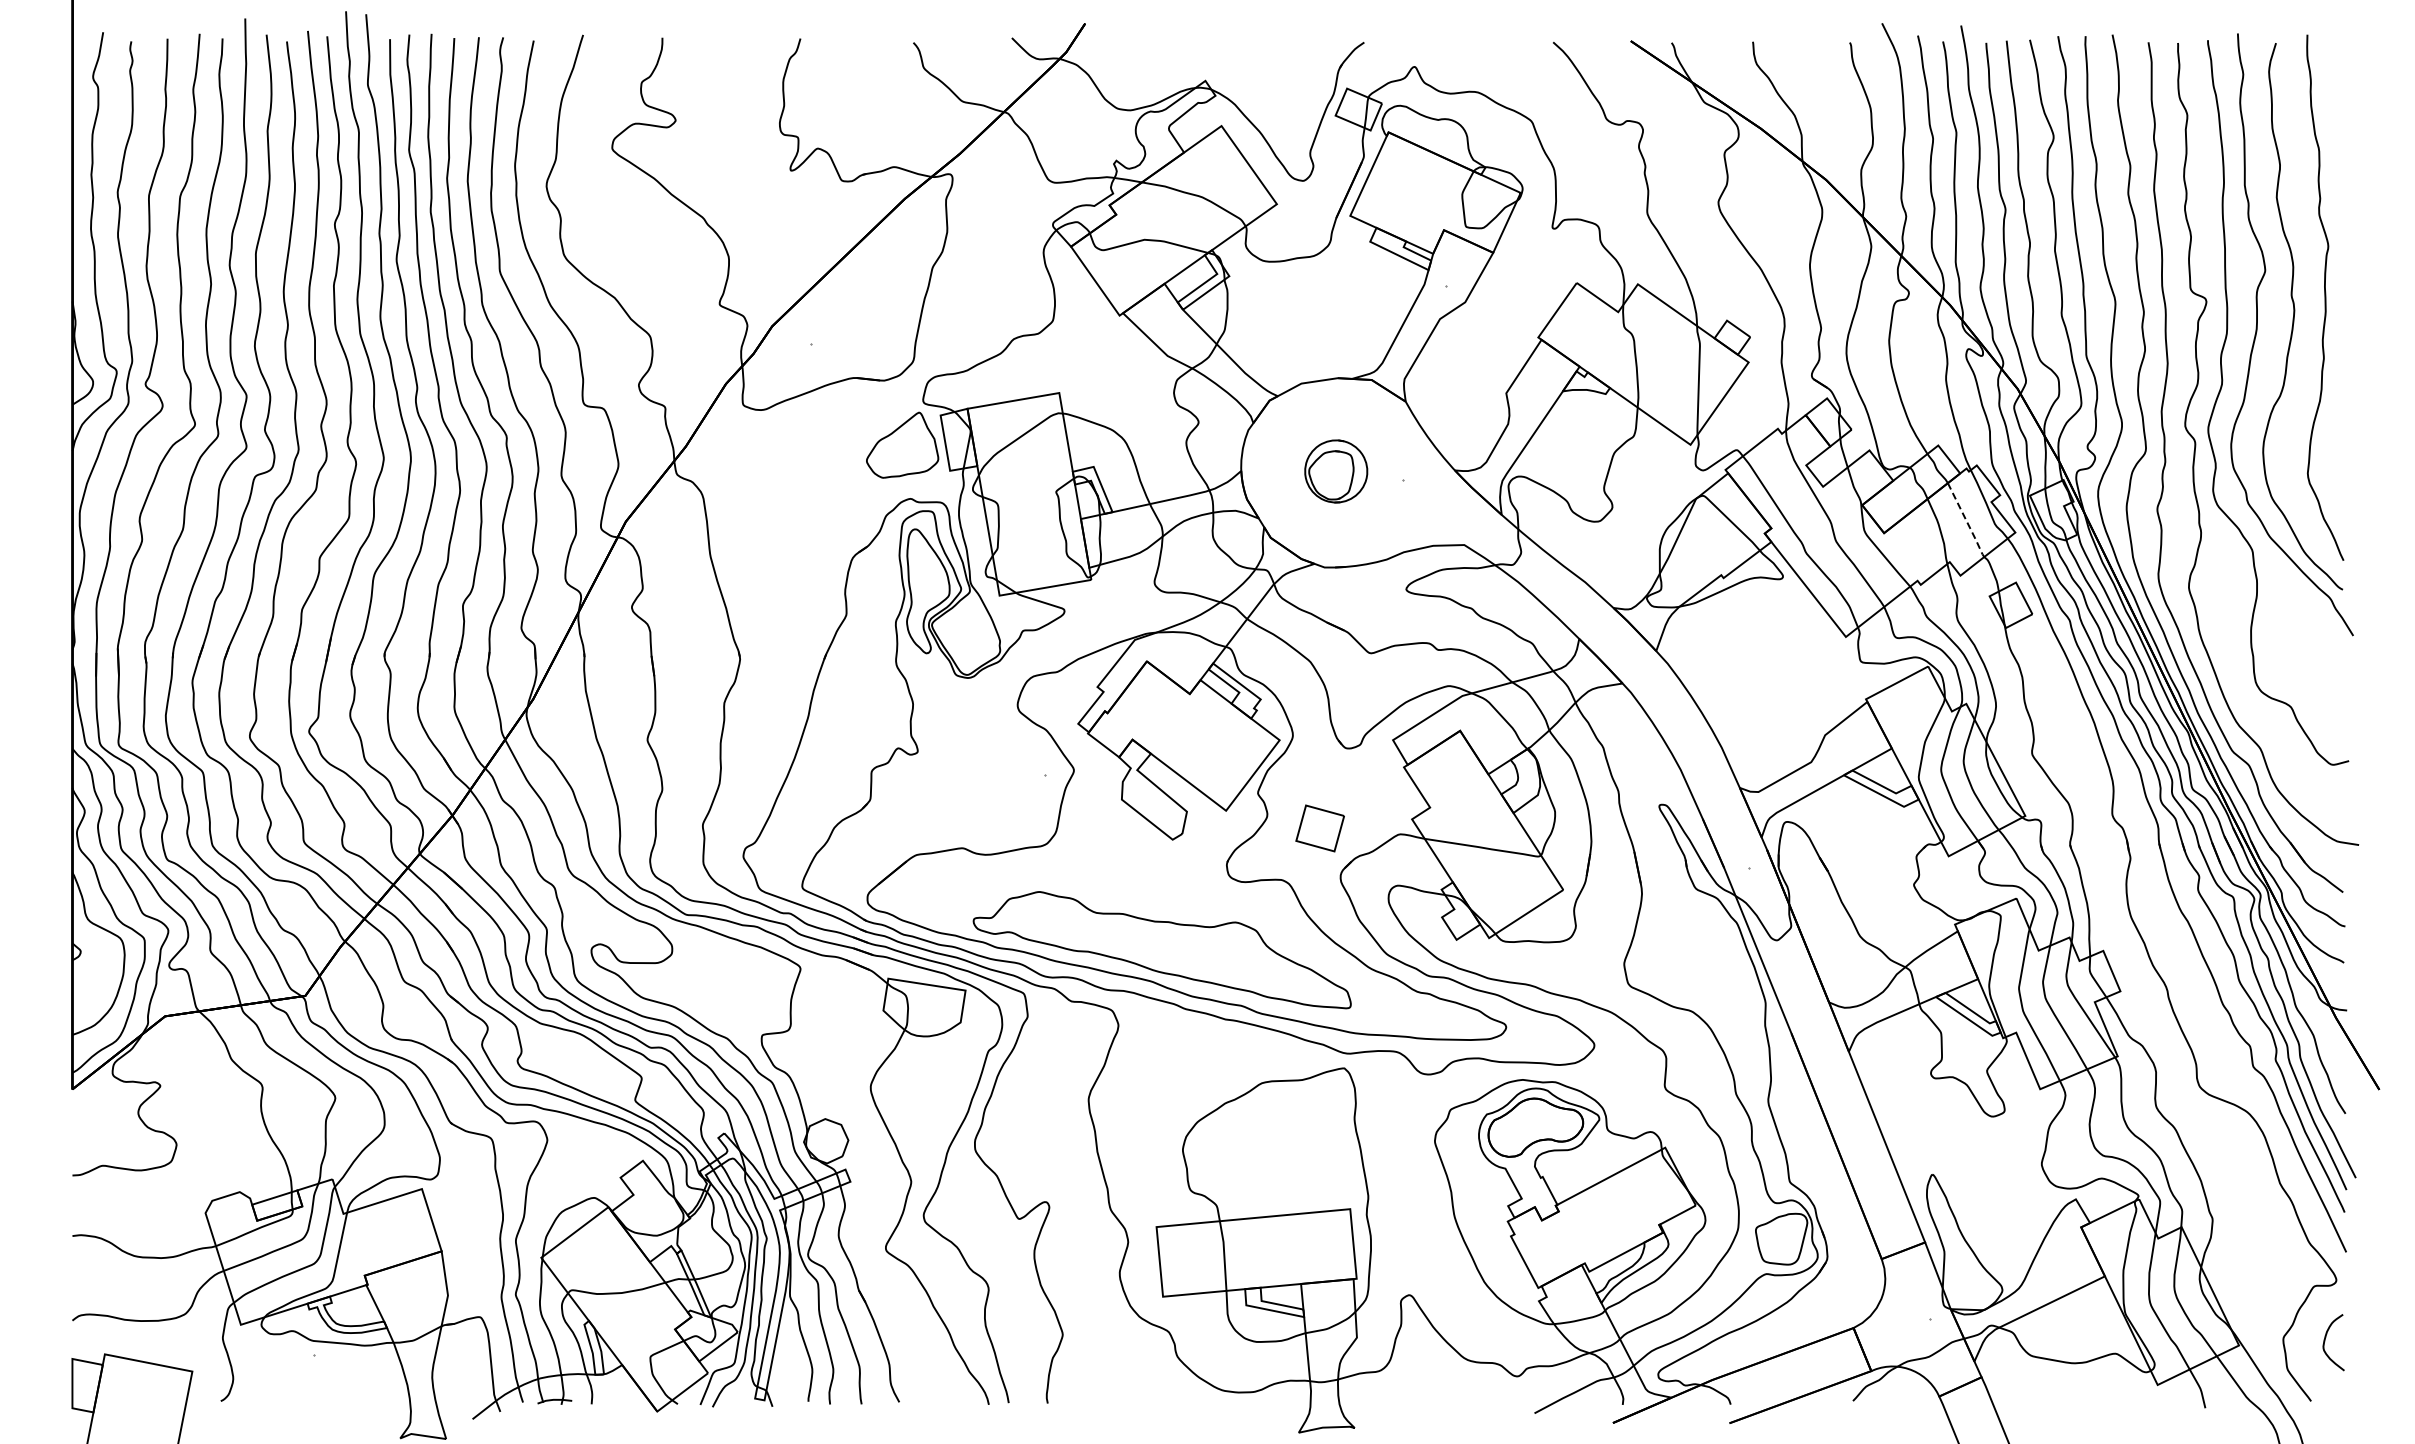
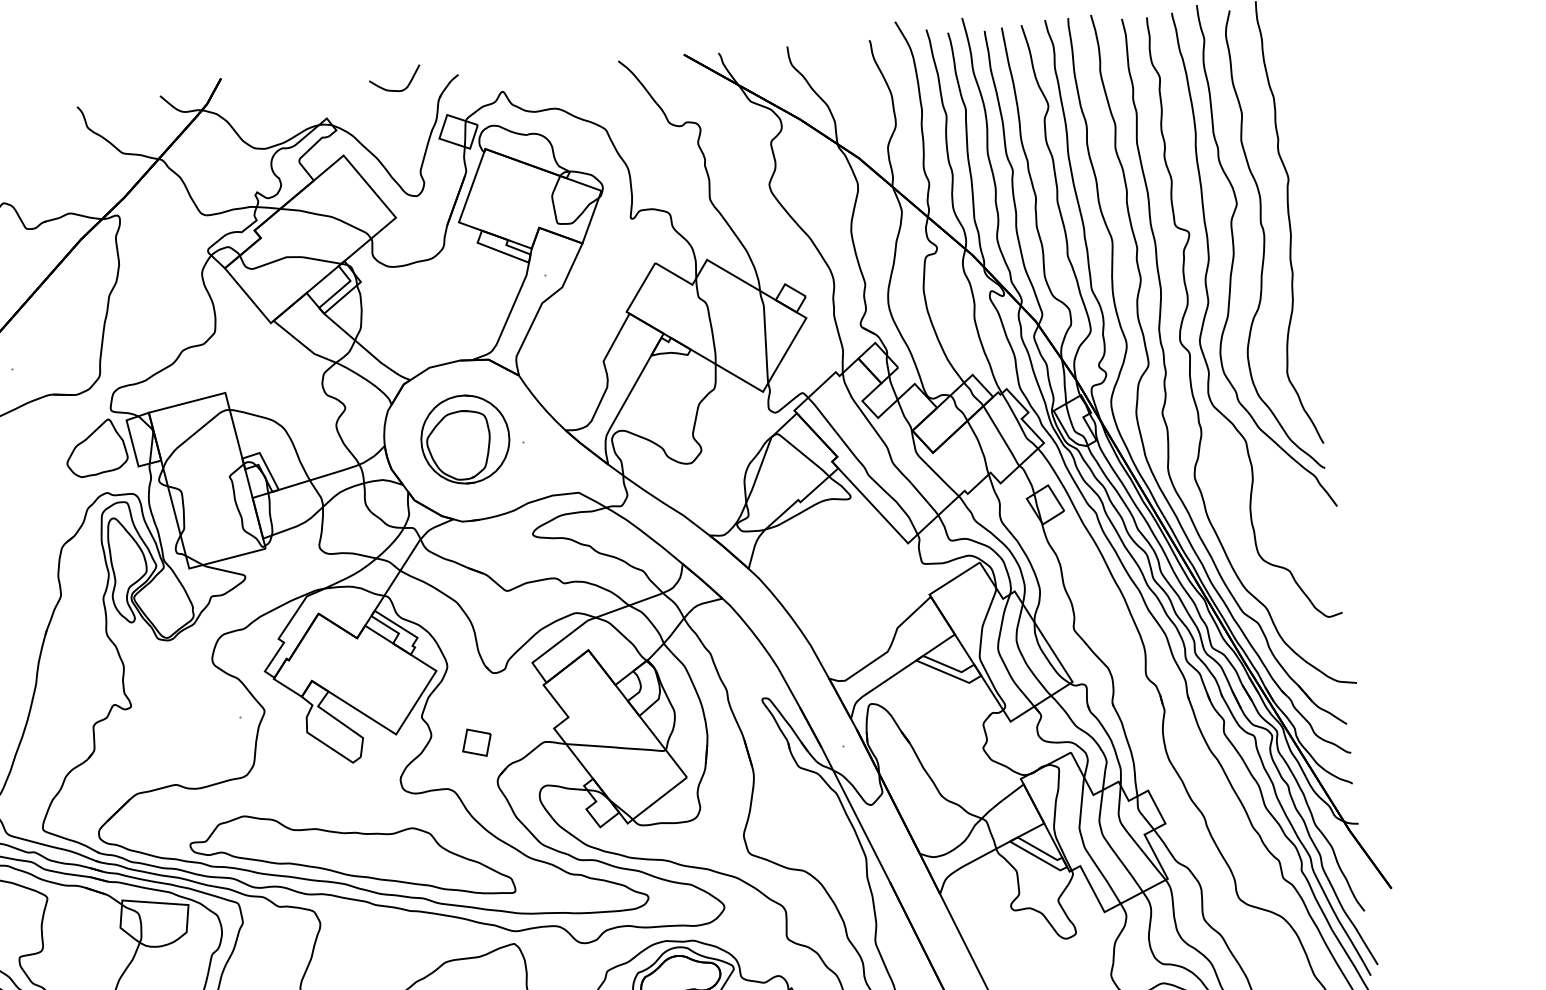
curve: (1289, 54) -> (396, 90), added
part: (1335, 471) -> (464, 439), size x1.67
line: (1966, 521) -> (1001, 437), dashed -> solid
part: (1319, 828) -> (476, 742), size x0.71

